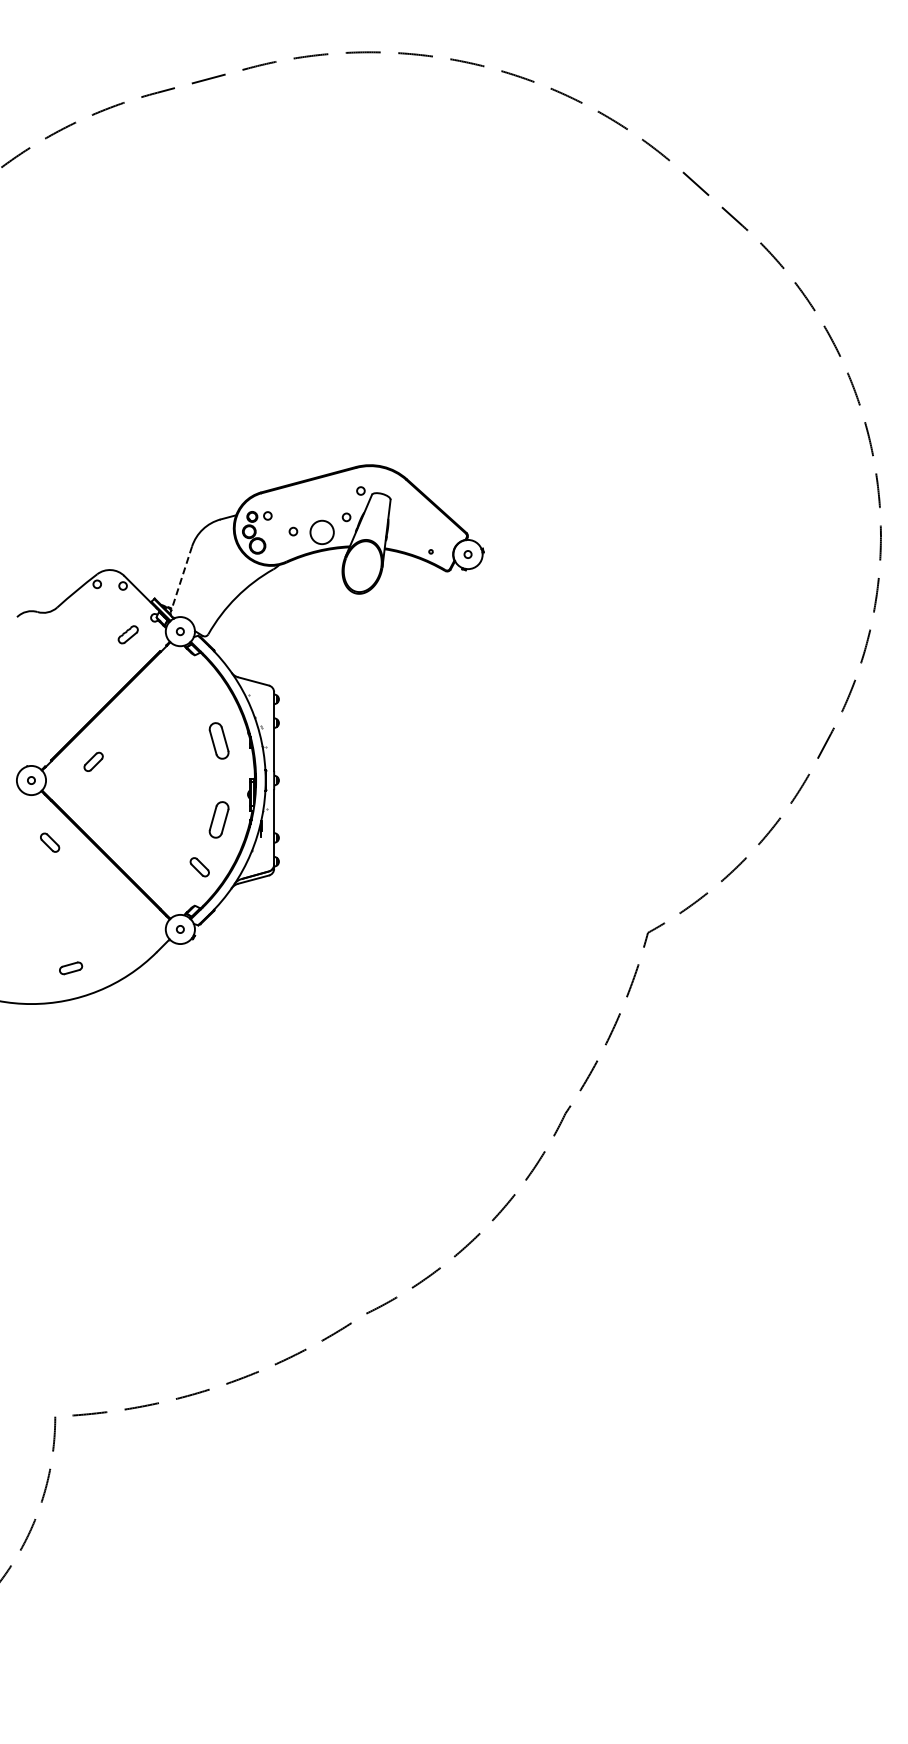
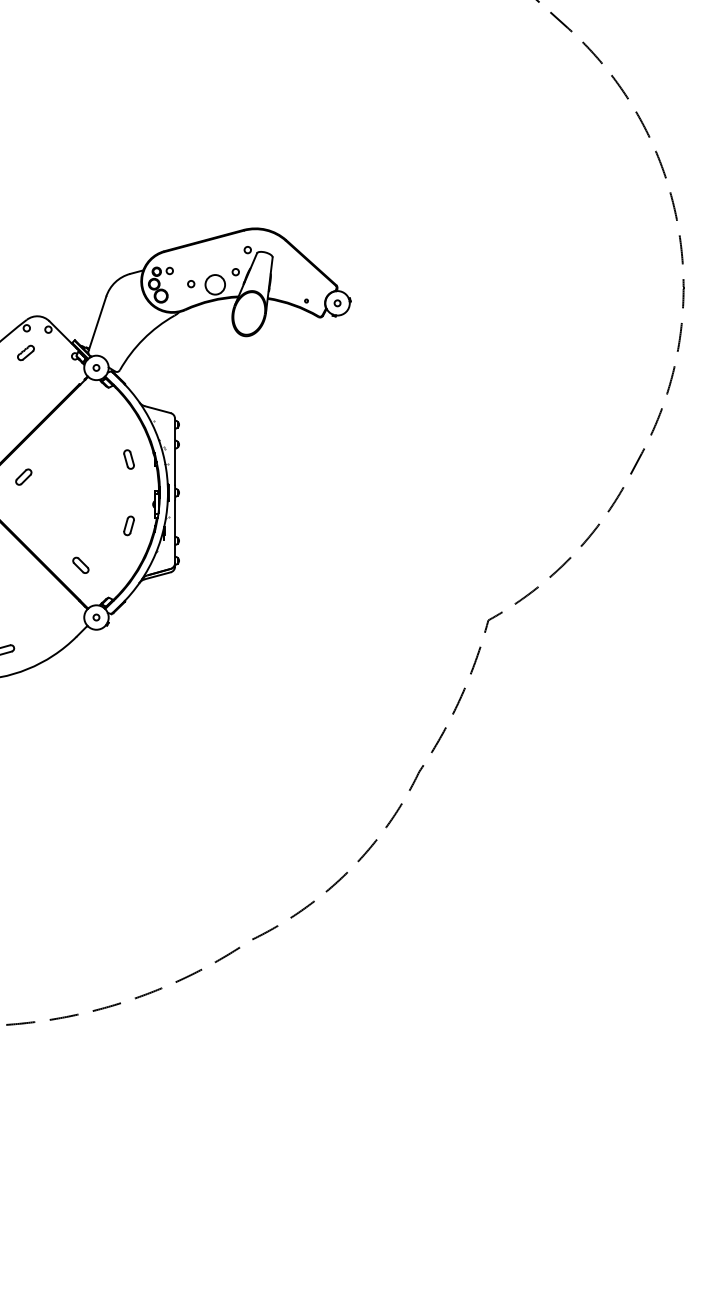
line: (181, 579) -> (97, 324), dashed -> solid
part: (127, 634) -> (25, 352), moved
part: (219, 740) -> (129, 459), size x0.62
part: (219, 820) -> (129, 526), size x0.62
part: (199, 867) -> (80, 565), moved

